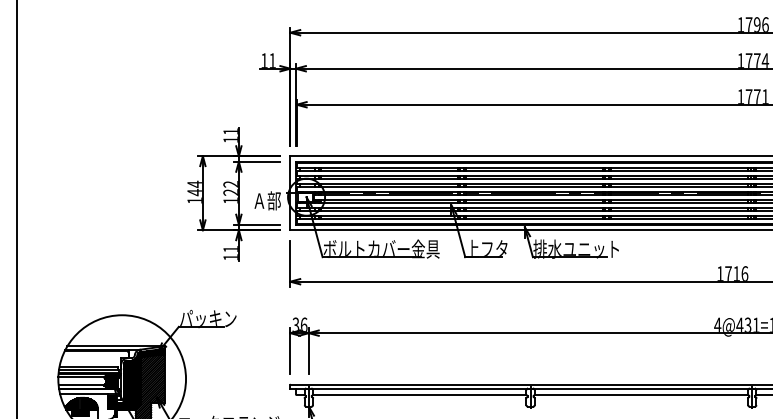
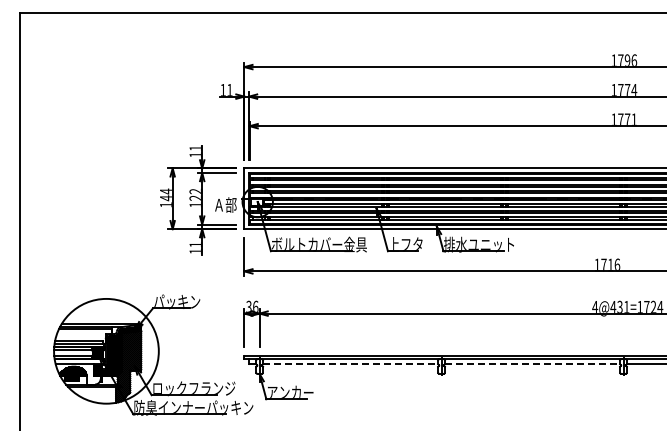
line: (419, 395) -> (350, 364), solid -> dashed
line: (641, 395) -> (532, 364), solid -> dashed

